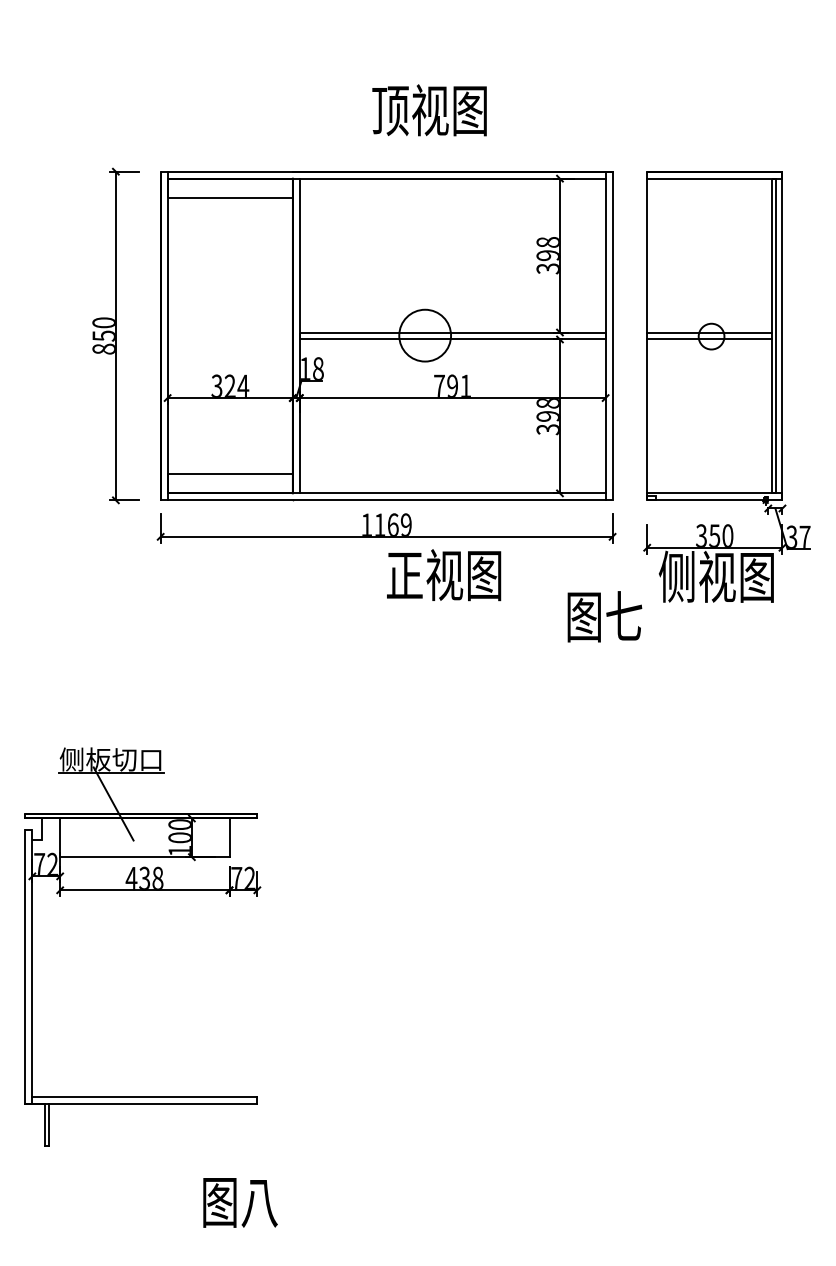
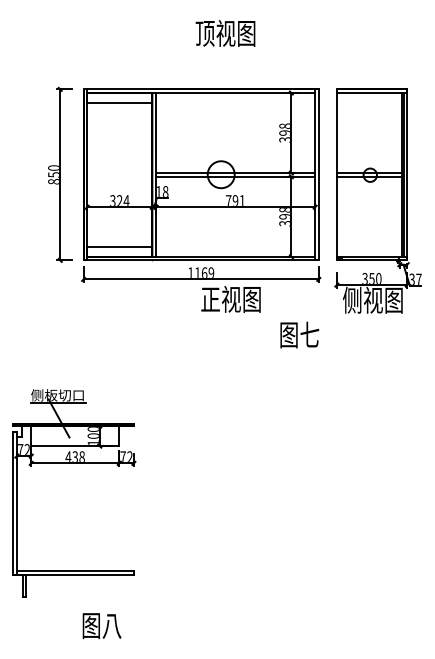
text: (429, 110) -> (225, 33), moved
text: (604, 615) -> (299, 334), moved
text: (239, 1203) -> (101, 626), moved

